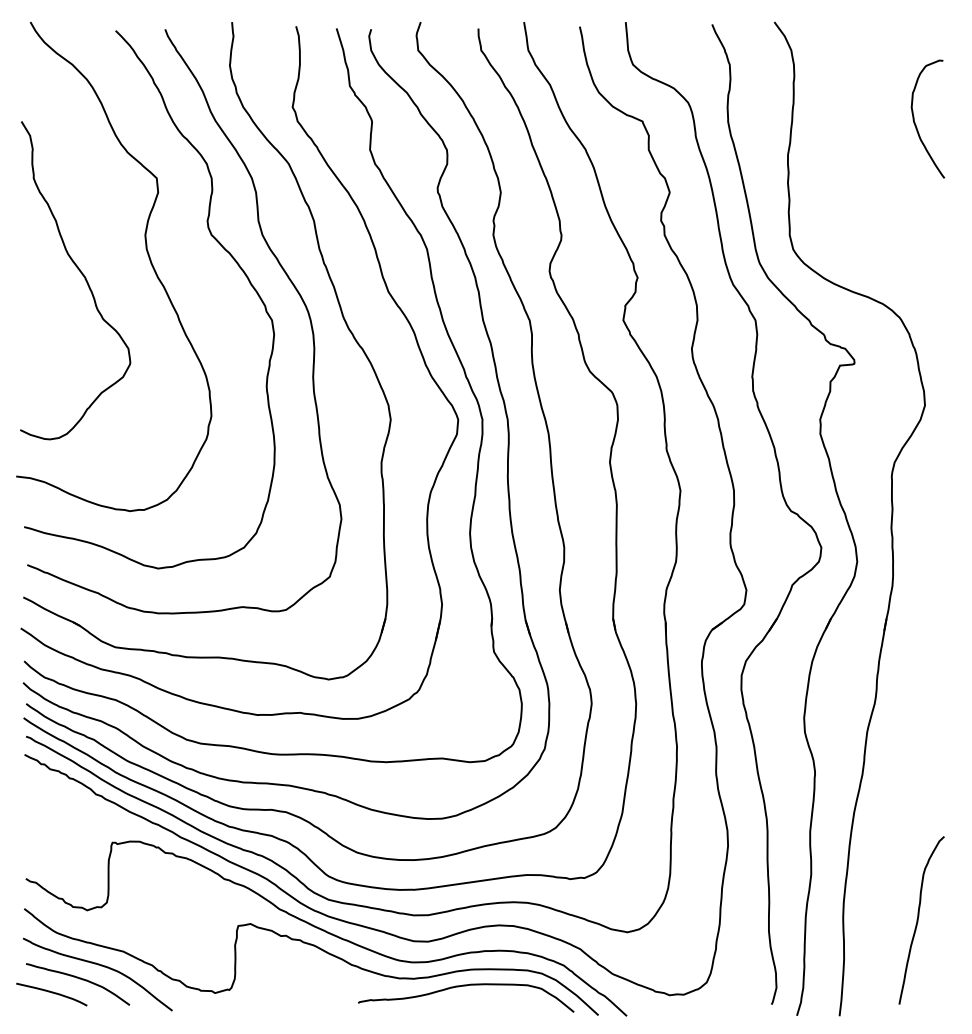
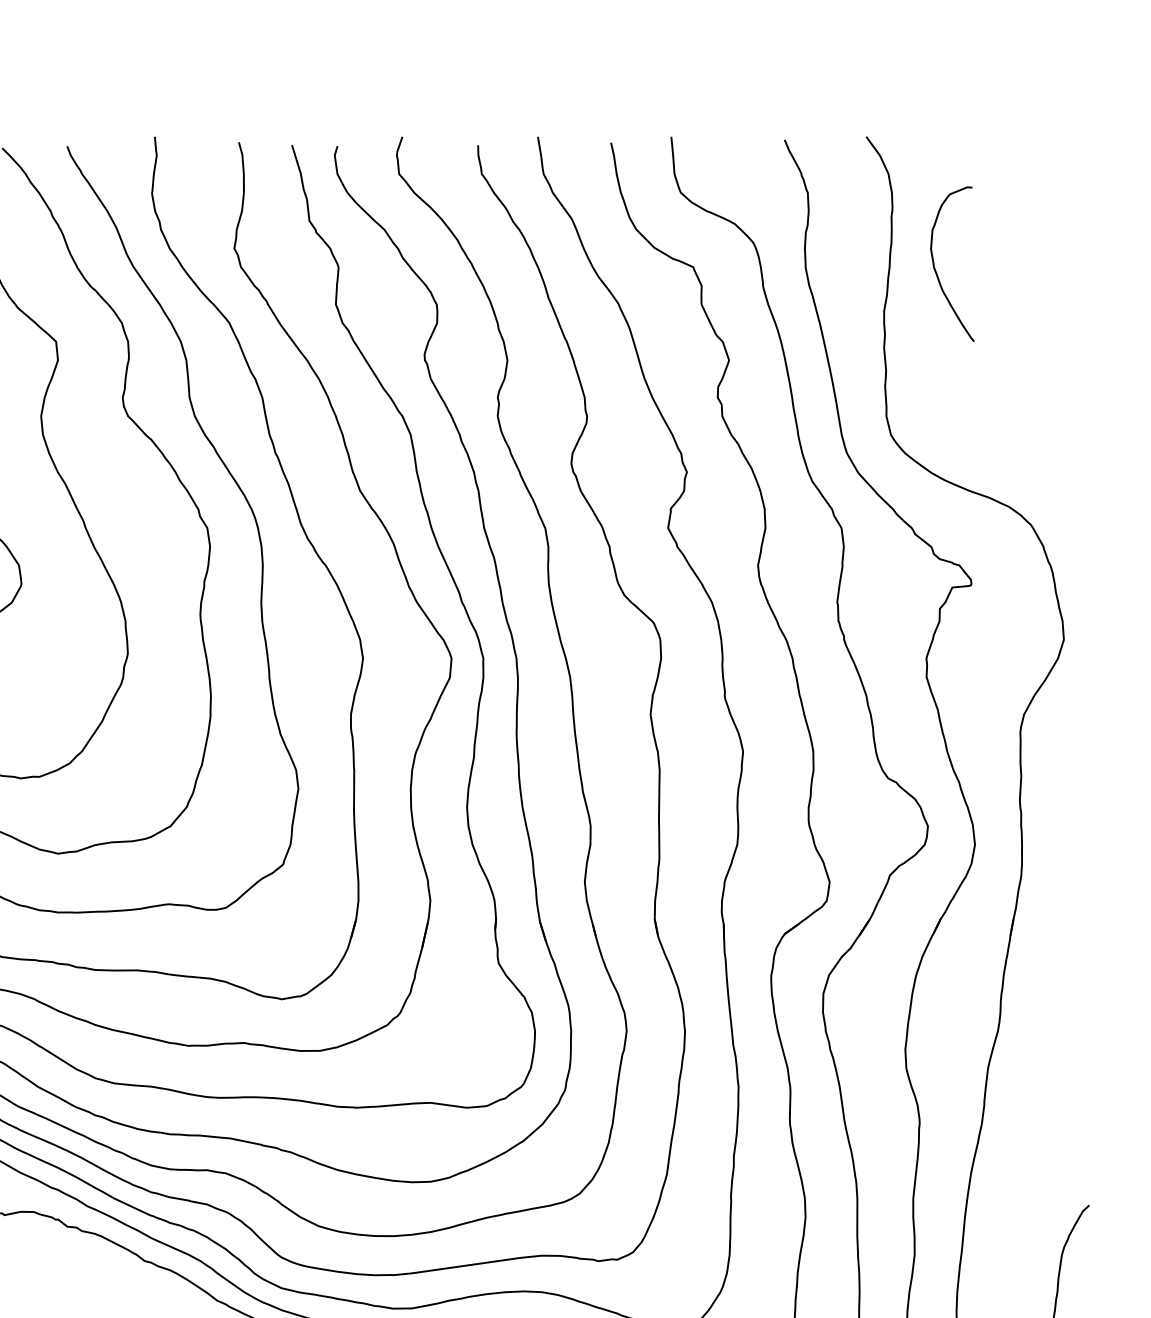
curve: (916, 124) -> (937, 271), moved

